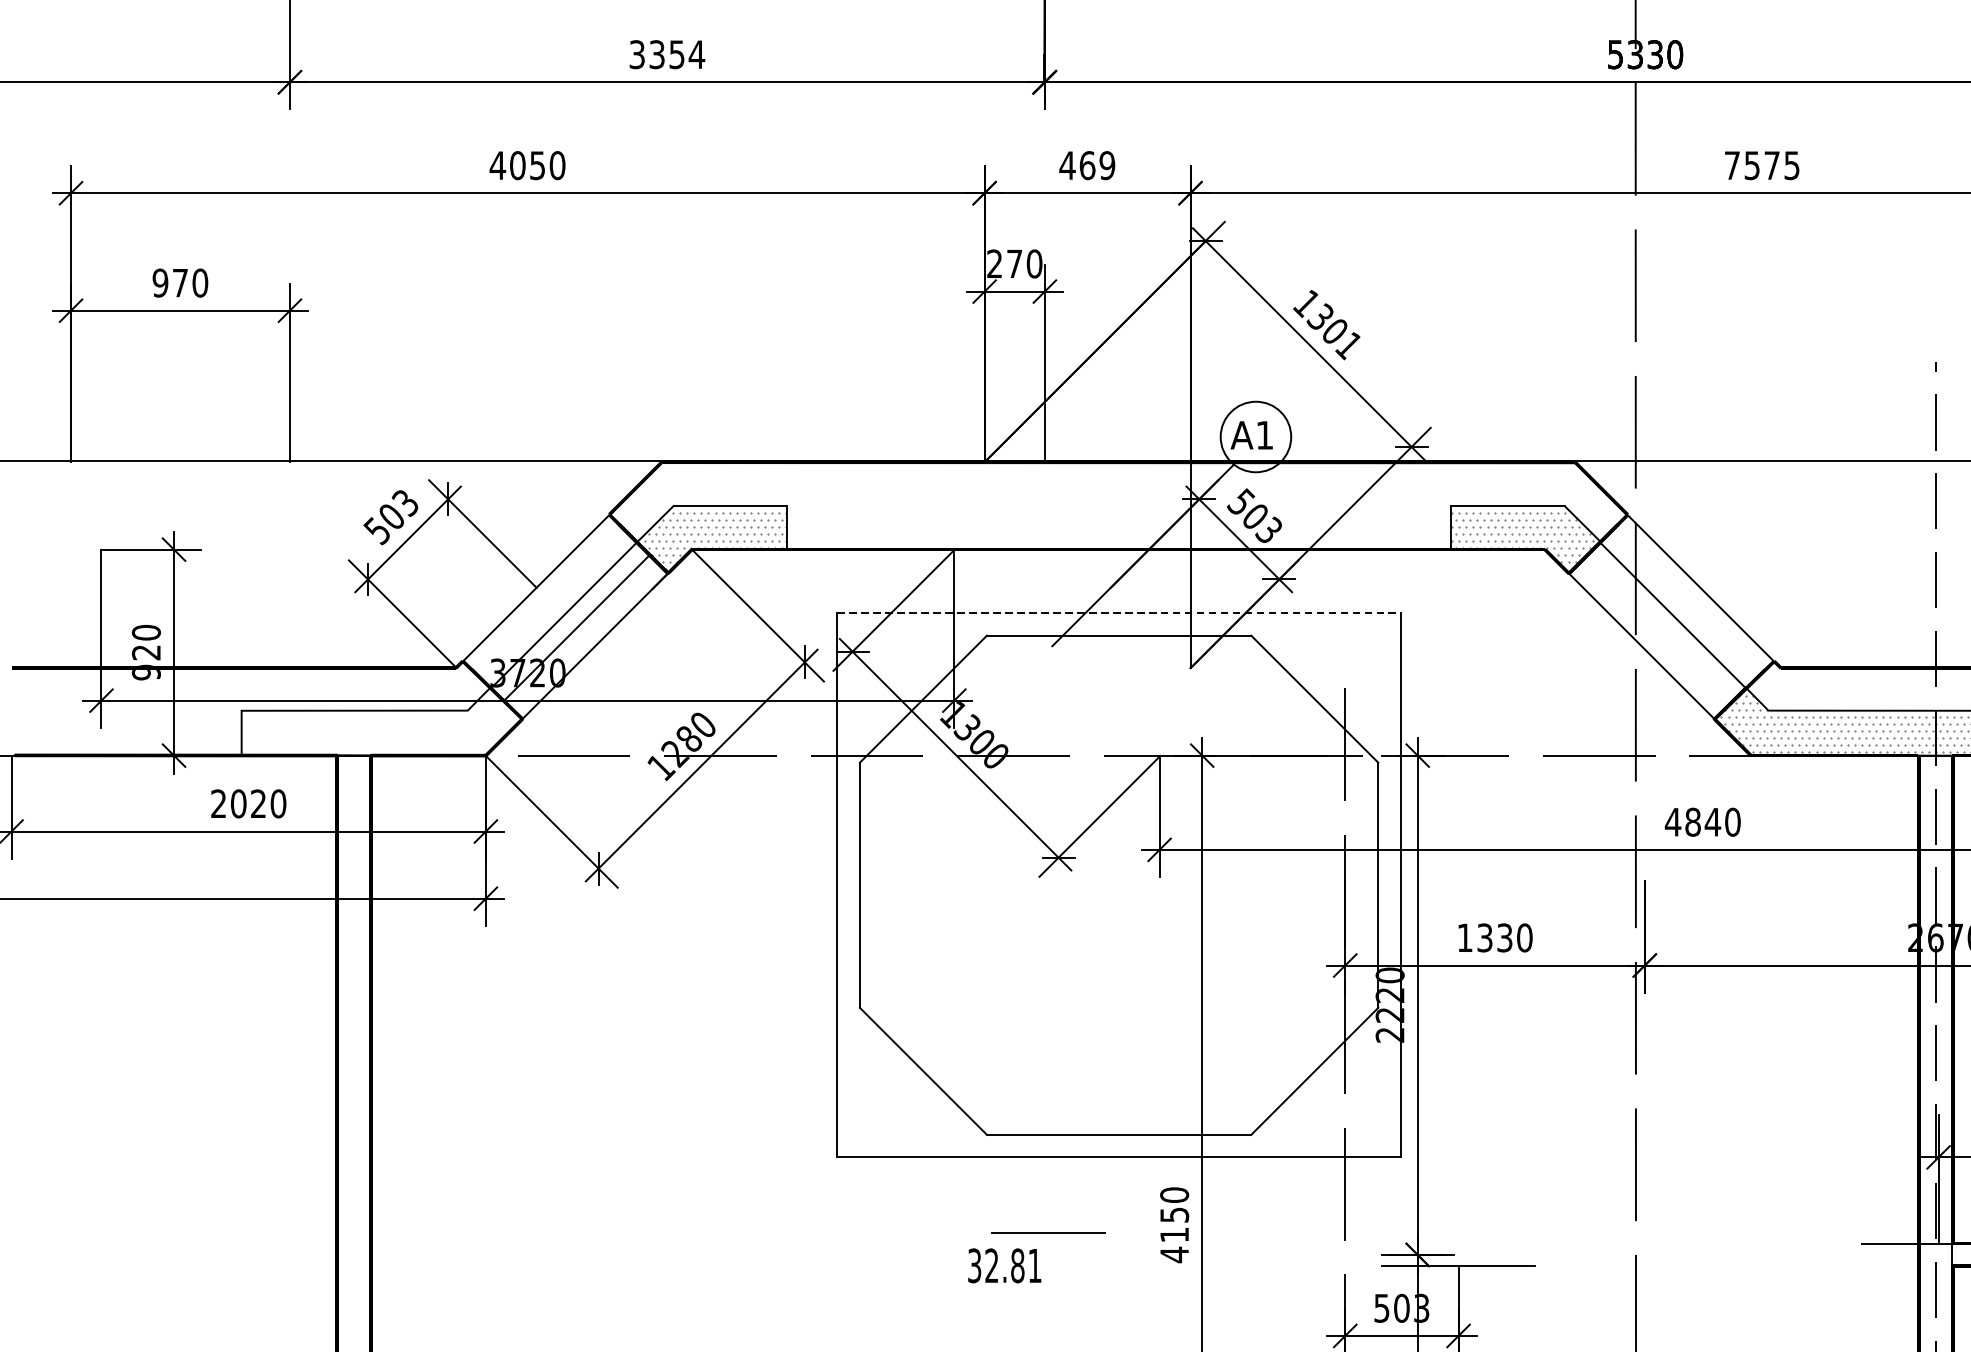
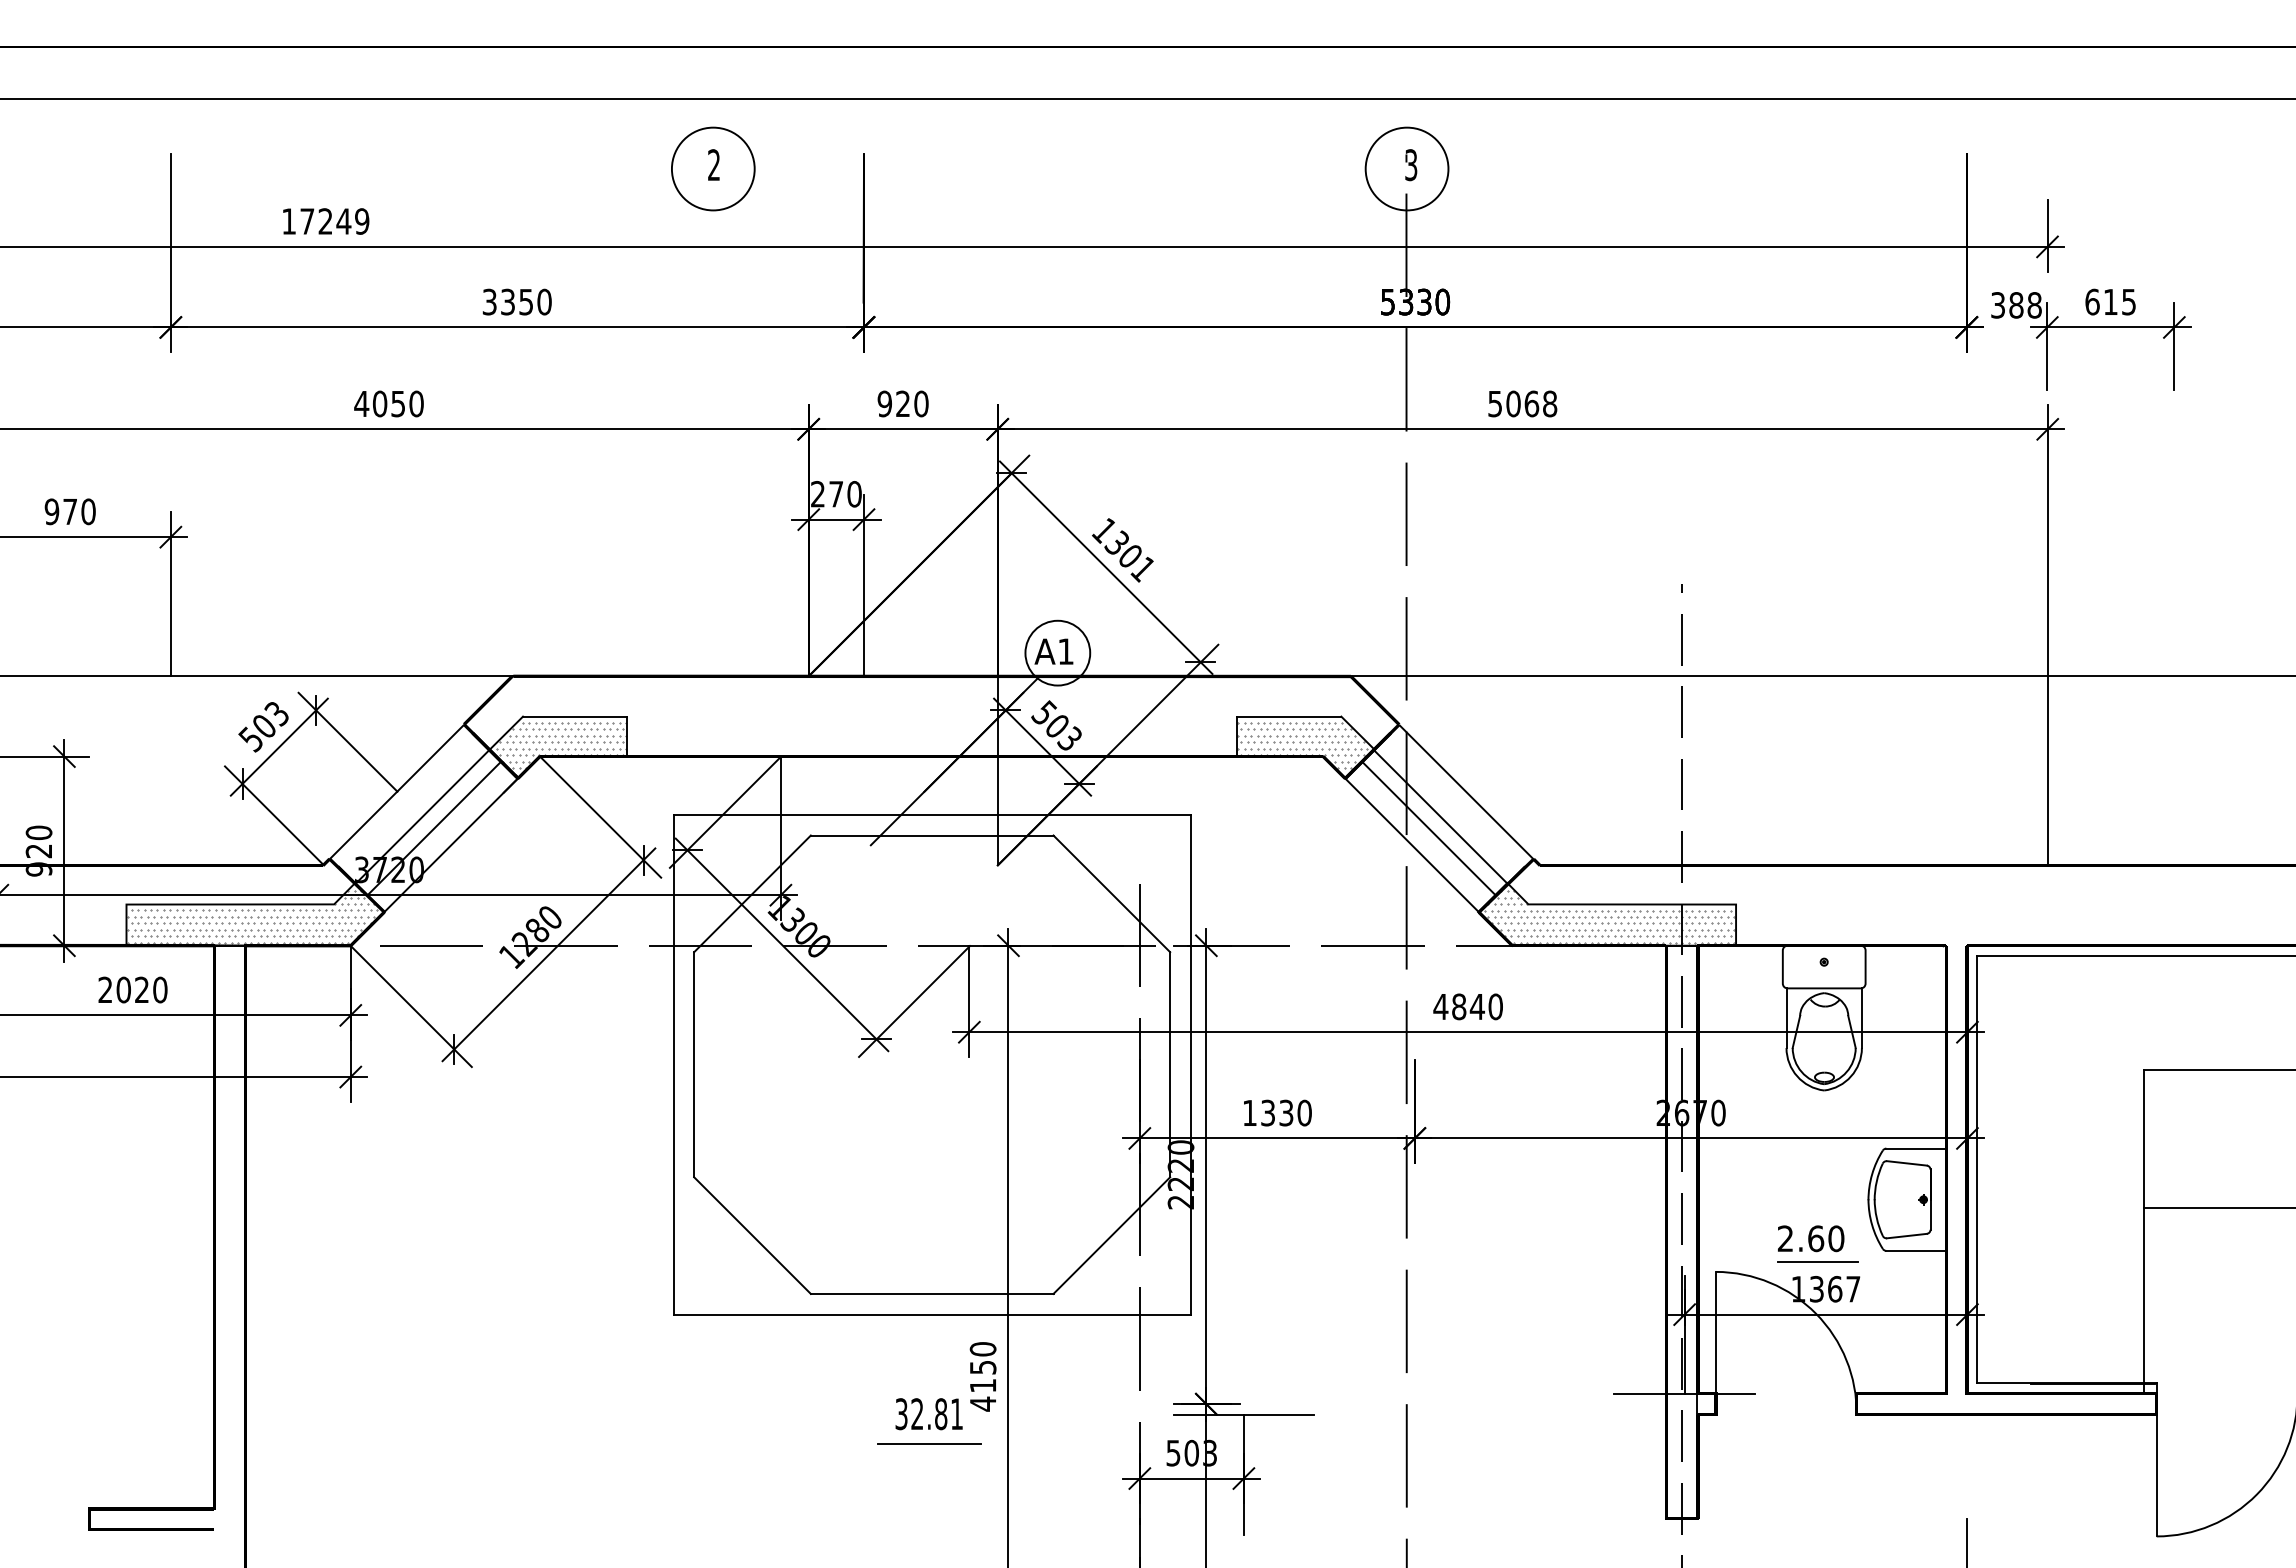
text: (696, 54) -> (544, 301), 3354 -> 3350
text: (1086, 165) -> (902, 403), 469 -> 920
text: (1762, 165) -> (1522, 403), 7575 -> 5068
line: (1119, 612) -> (932, 814), dashed -> solid
line: (1659, 627) -> (1428, 828), added
hatch: (378, 723) -> (252, 916), added
line: (1048, 1232) -> (929, 1443), moved
text: (1004, 1266) -> (928, 1414), moved

